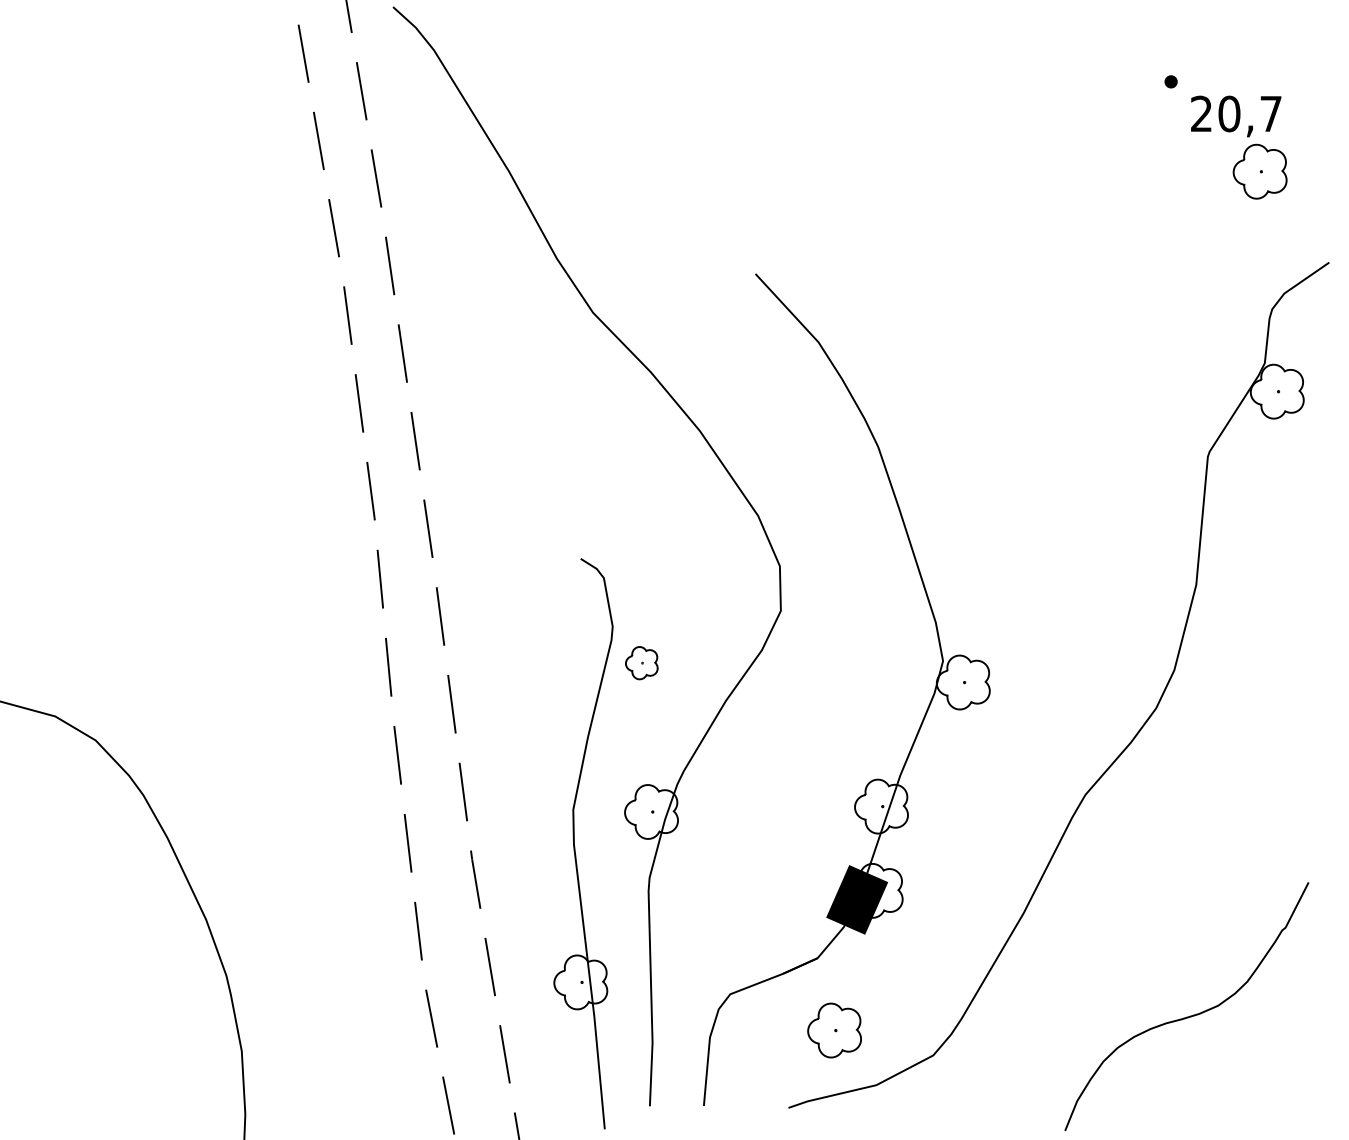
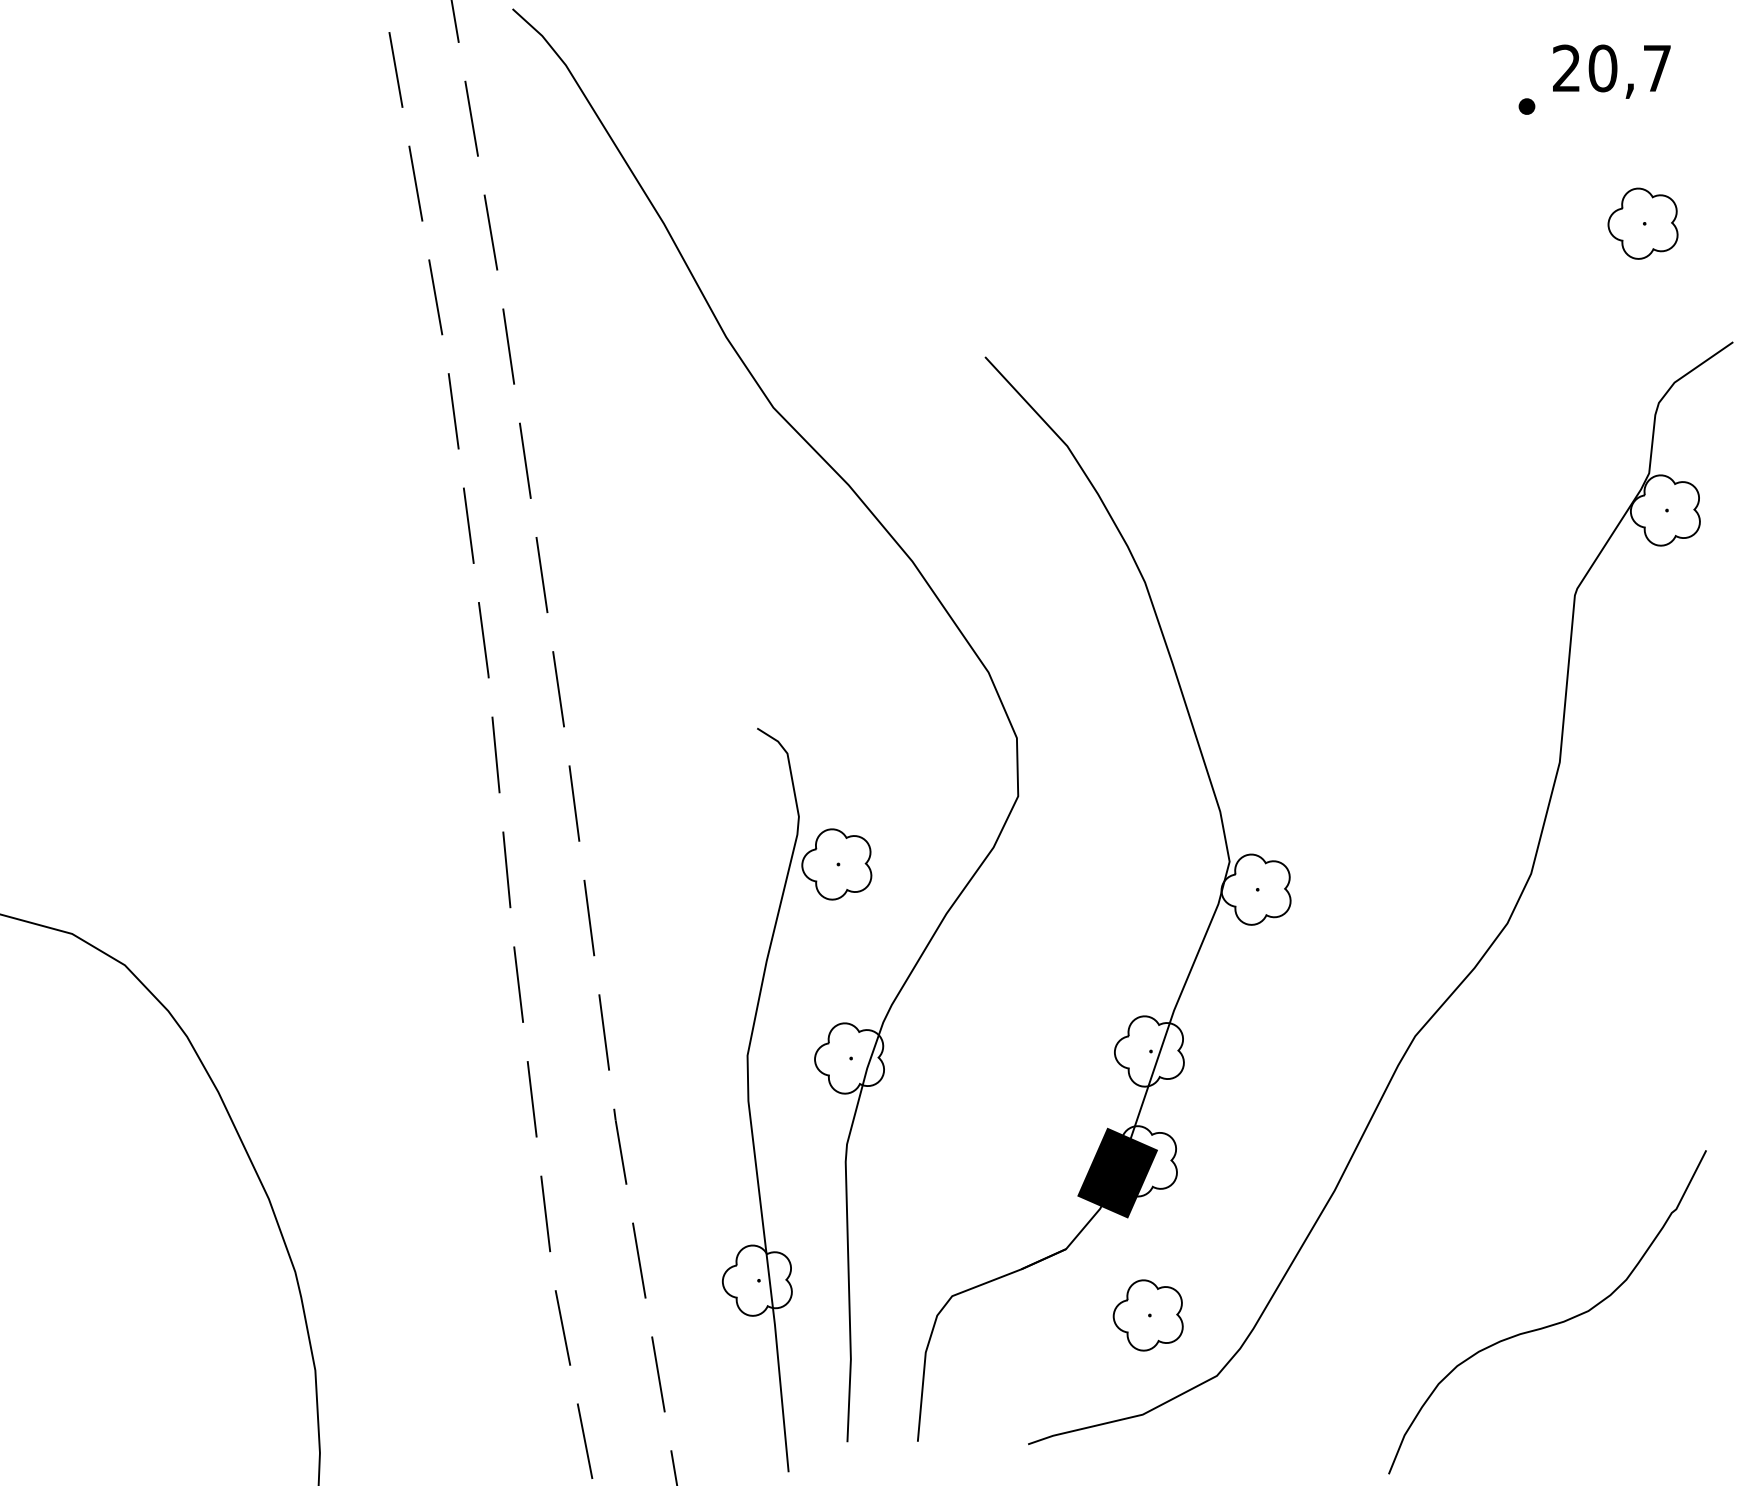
text: (1235, 116) -> (1611, 71), moved
part: (641, 663) -> (836, 864), size x1.67
part: (834, 1030) -> (1147, 1315), moved

